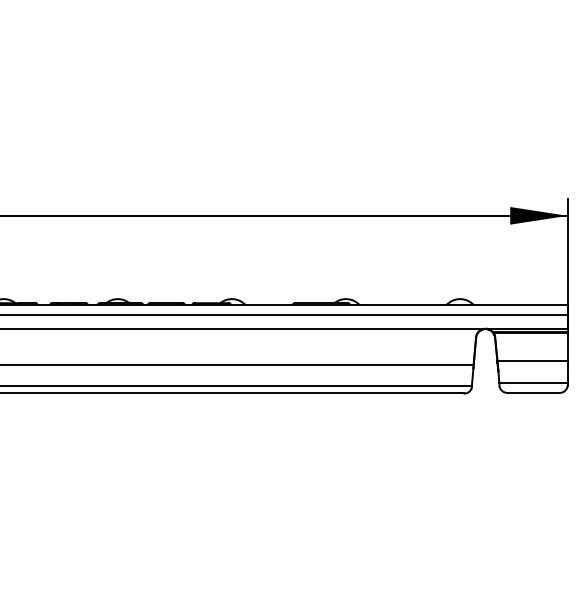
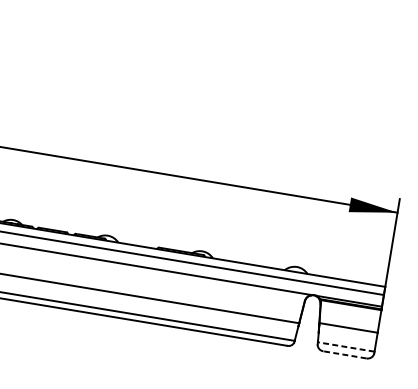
line: (533, 383) -> (346, 347), solid -> dashed
line: (533, 392) -> (344, 354), solid -> dashed

